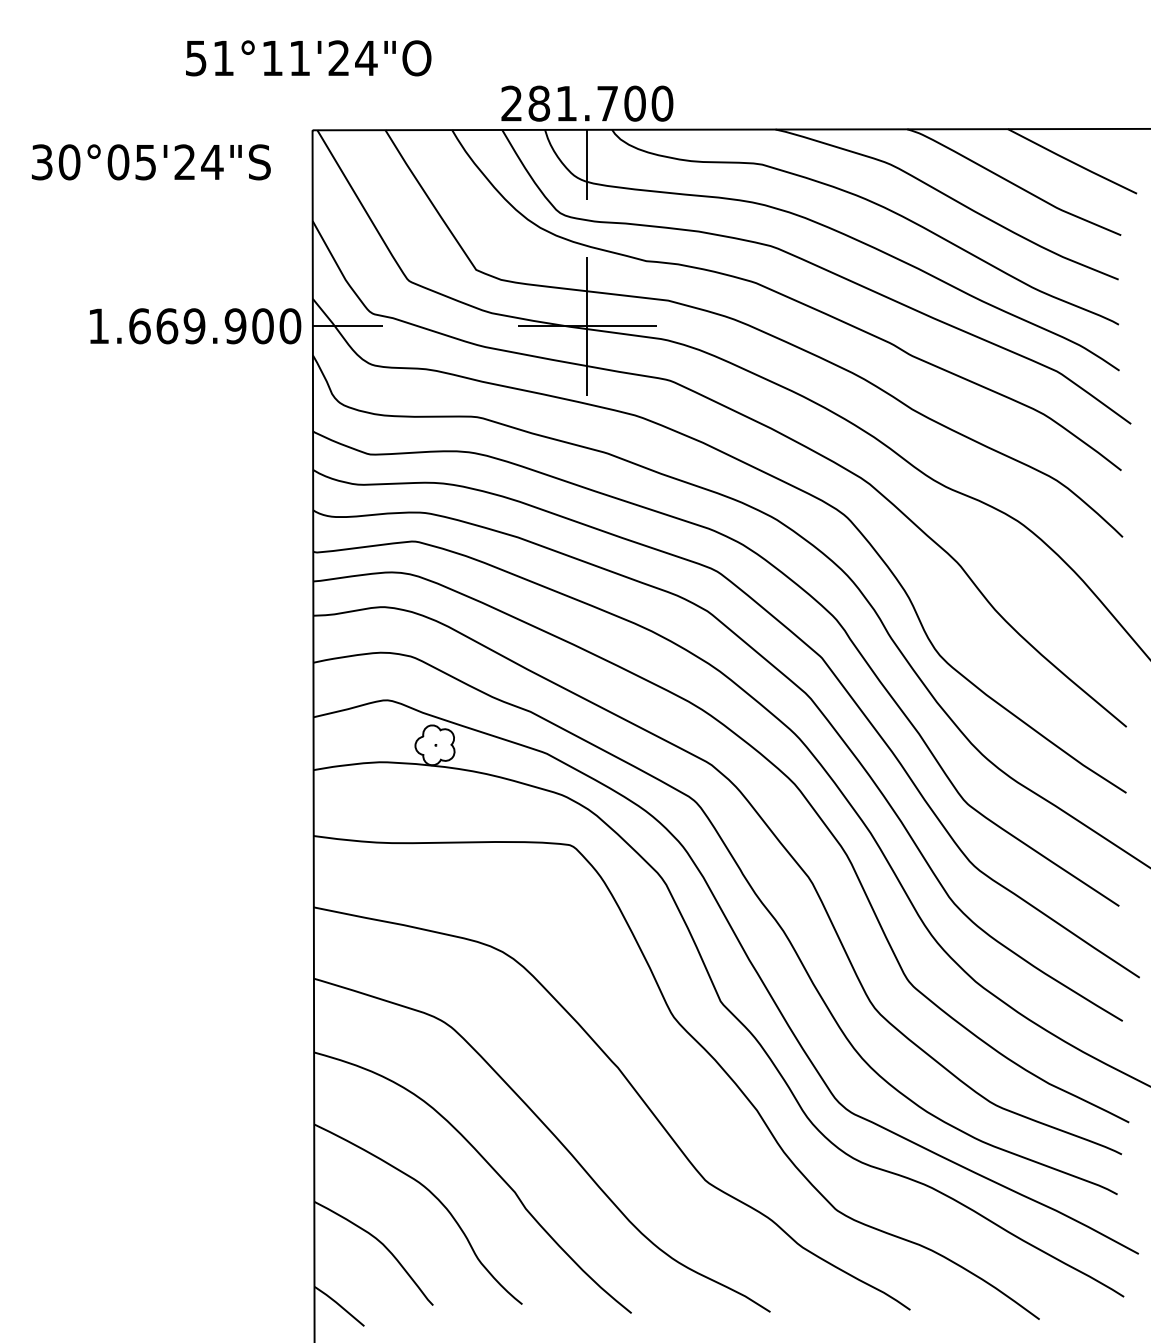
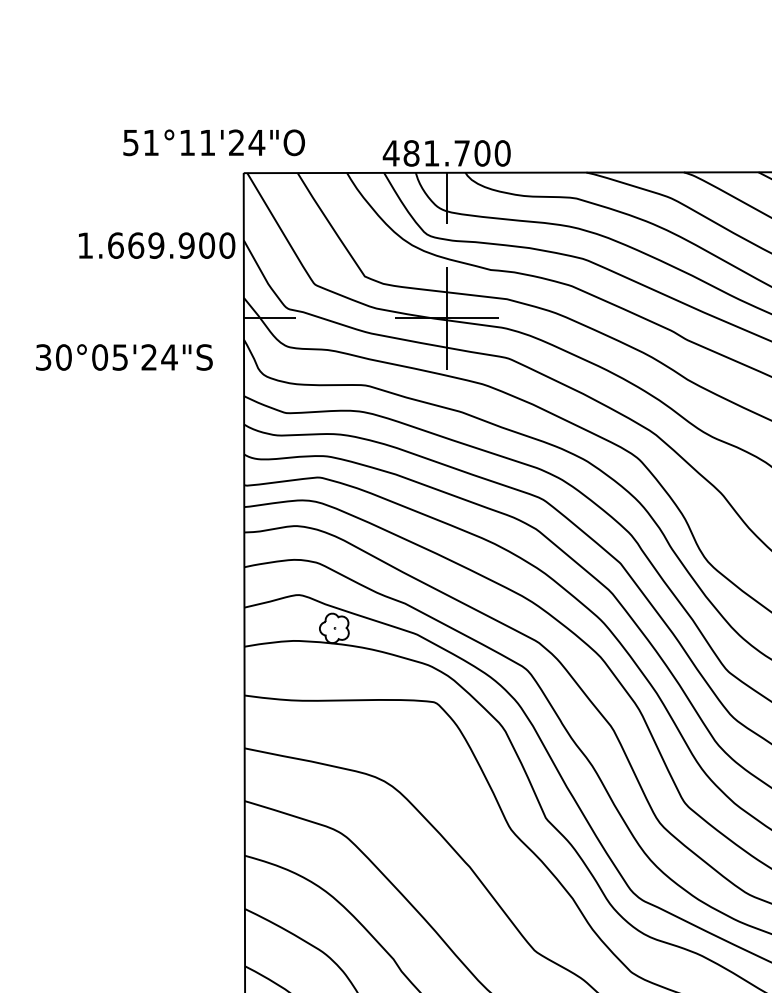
text: (308, 58) -> (214, 142), moved
text: (511, 103) -> (390, 153), 281.700 -> 481.700
text: (151, 162) -> (124, 357), moved
text: (195, 326) -> (157, 245), moved

